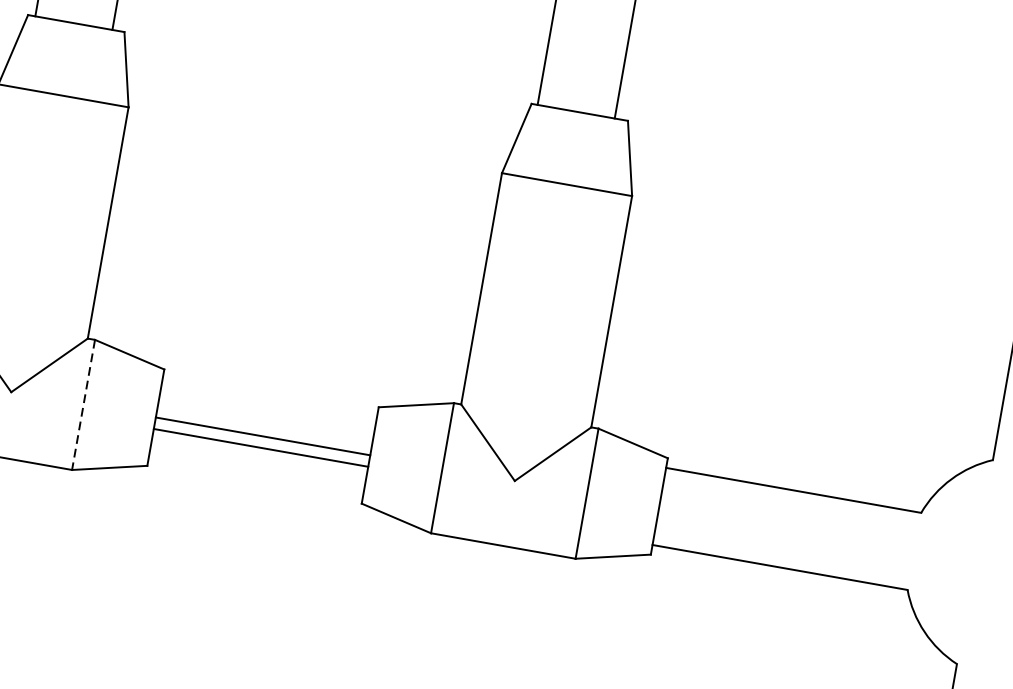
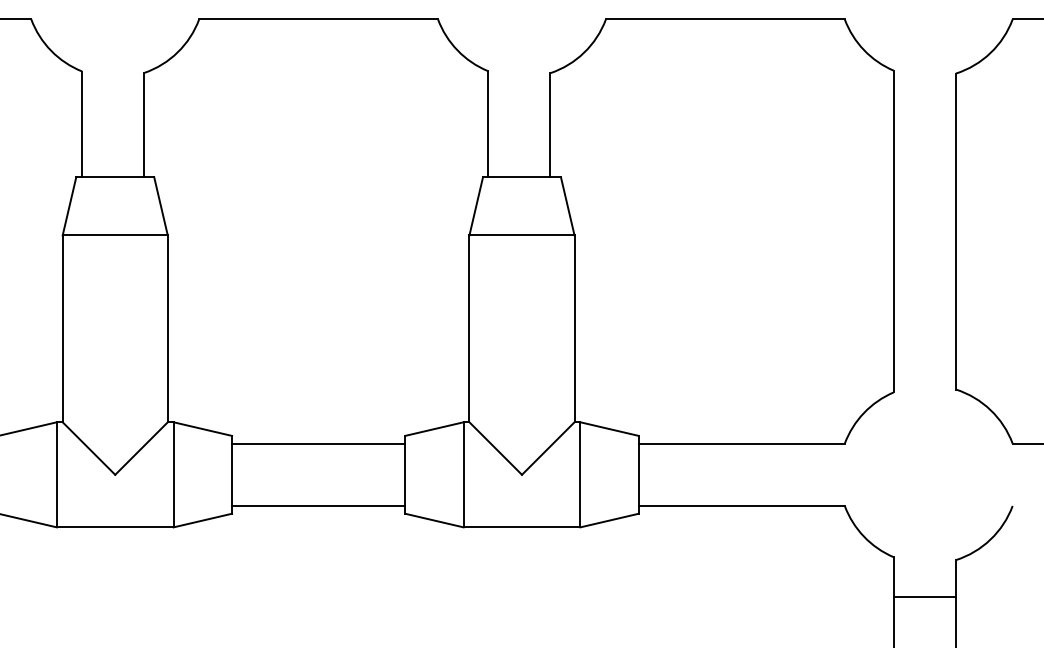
line: (83, 404) -> (173, 474), dashed -> solid
line: (262, 436) -> (318, 443), moved
line: (261, 447) -> (318, 505), moved

